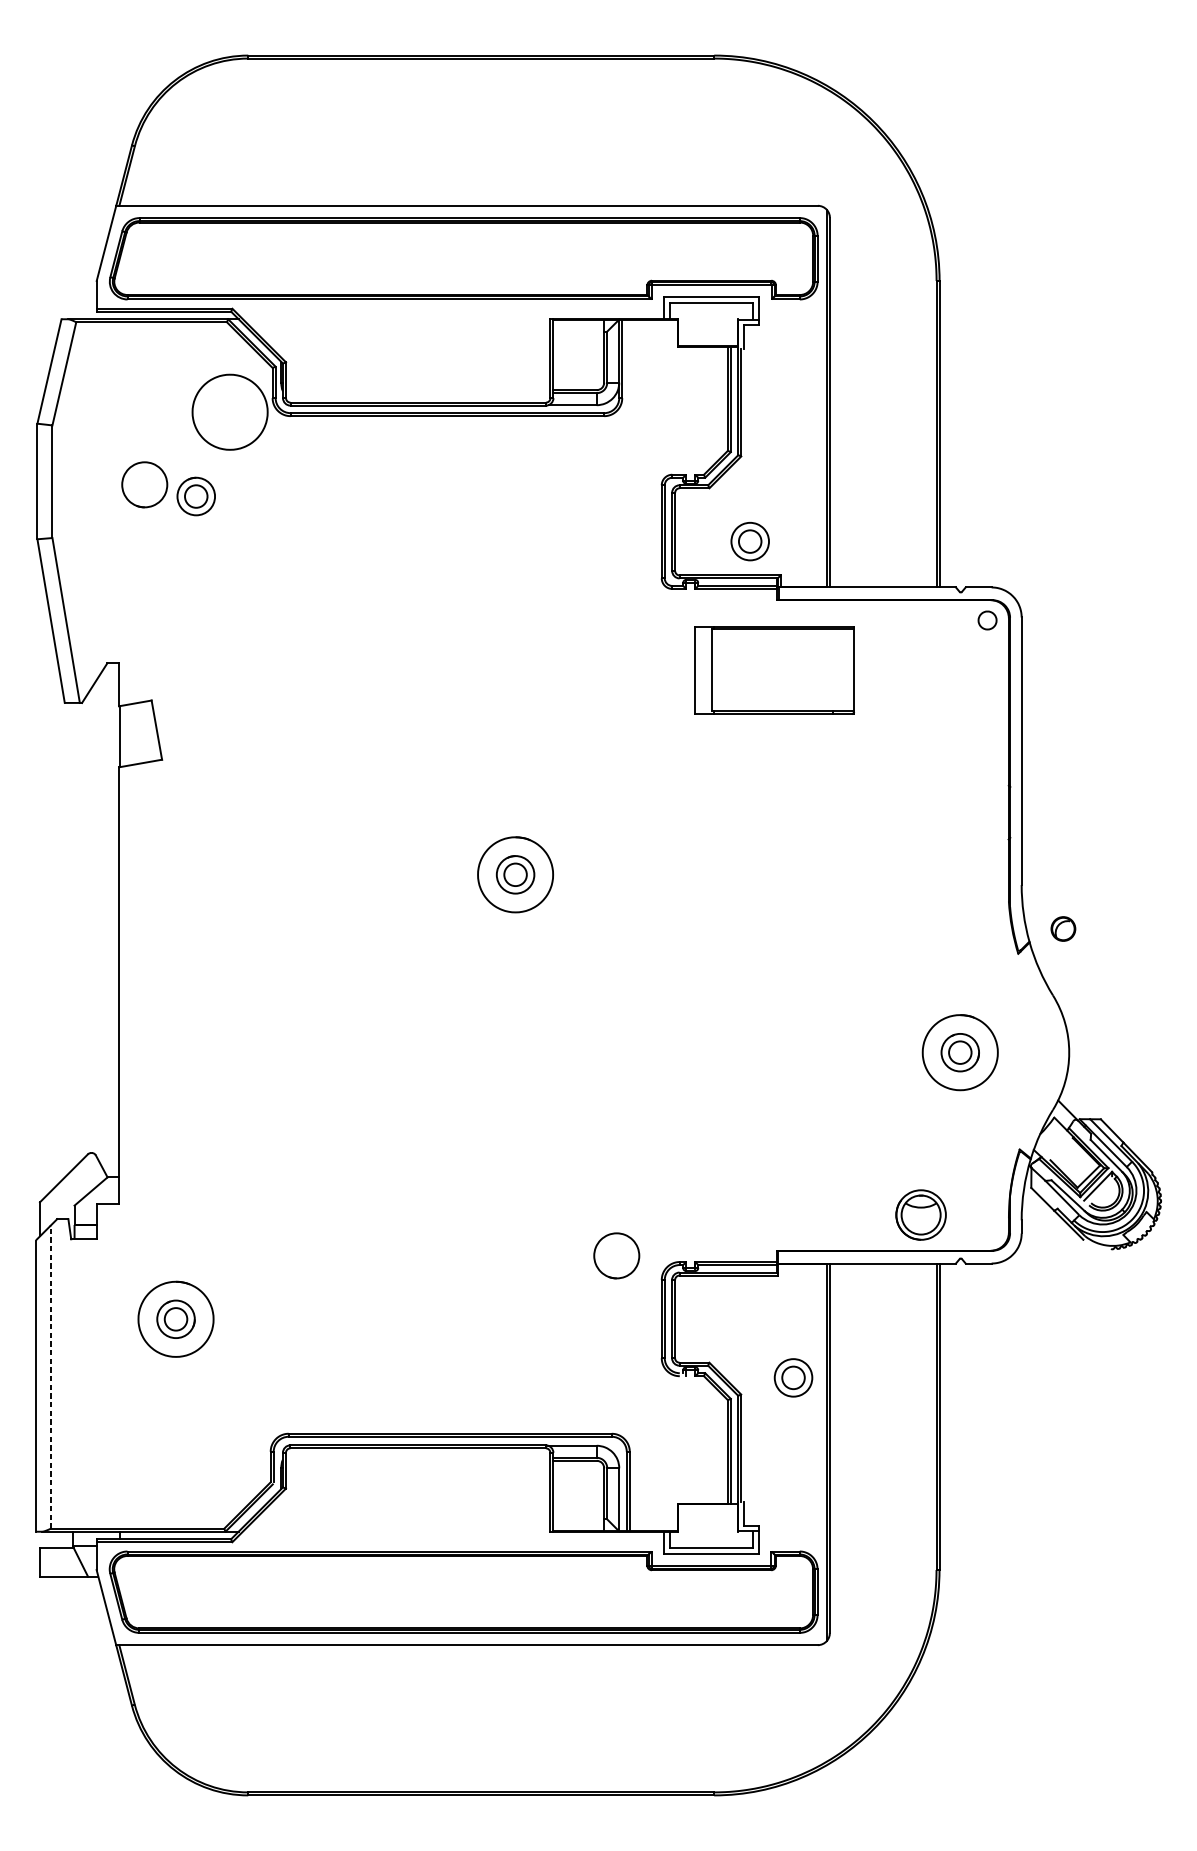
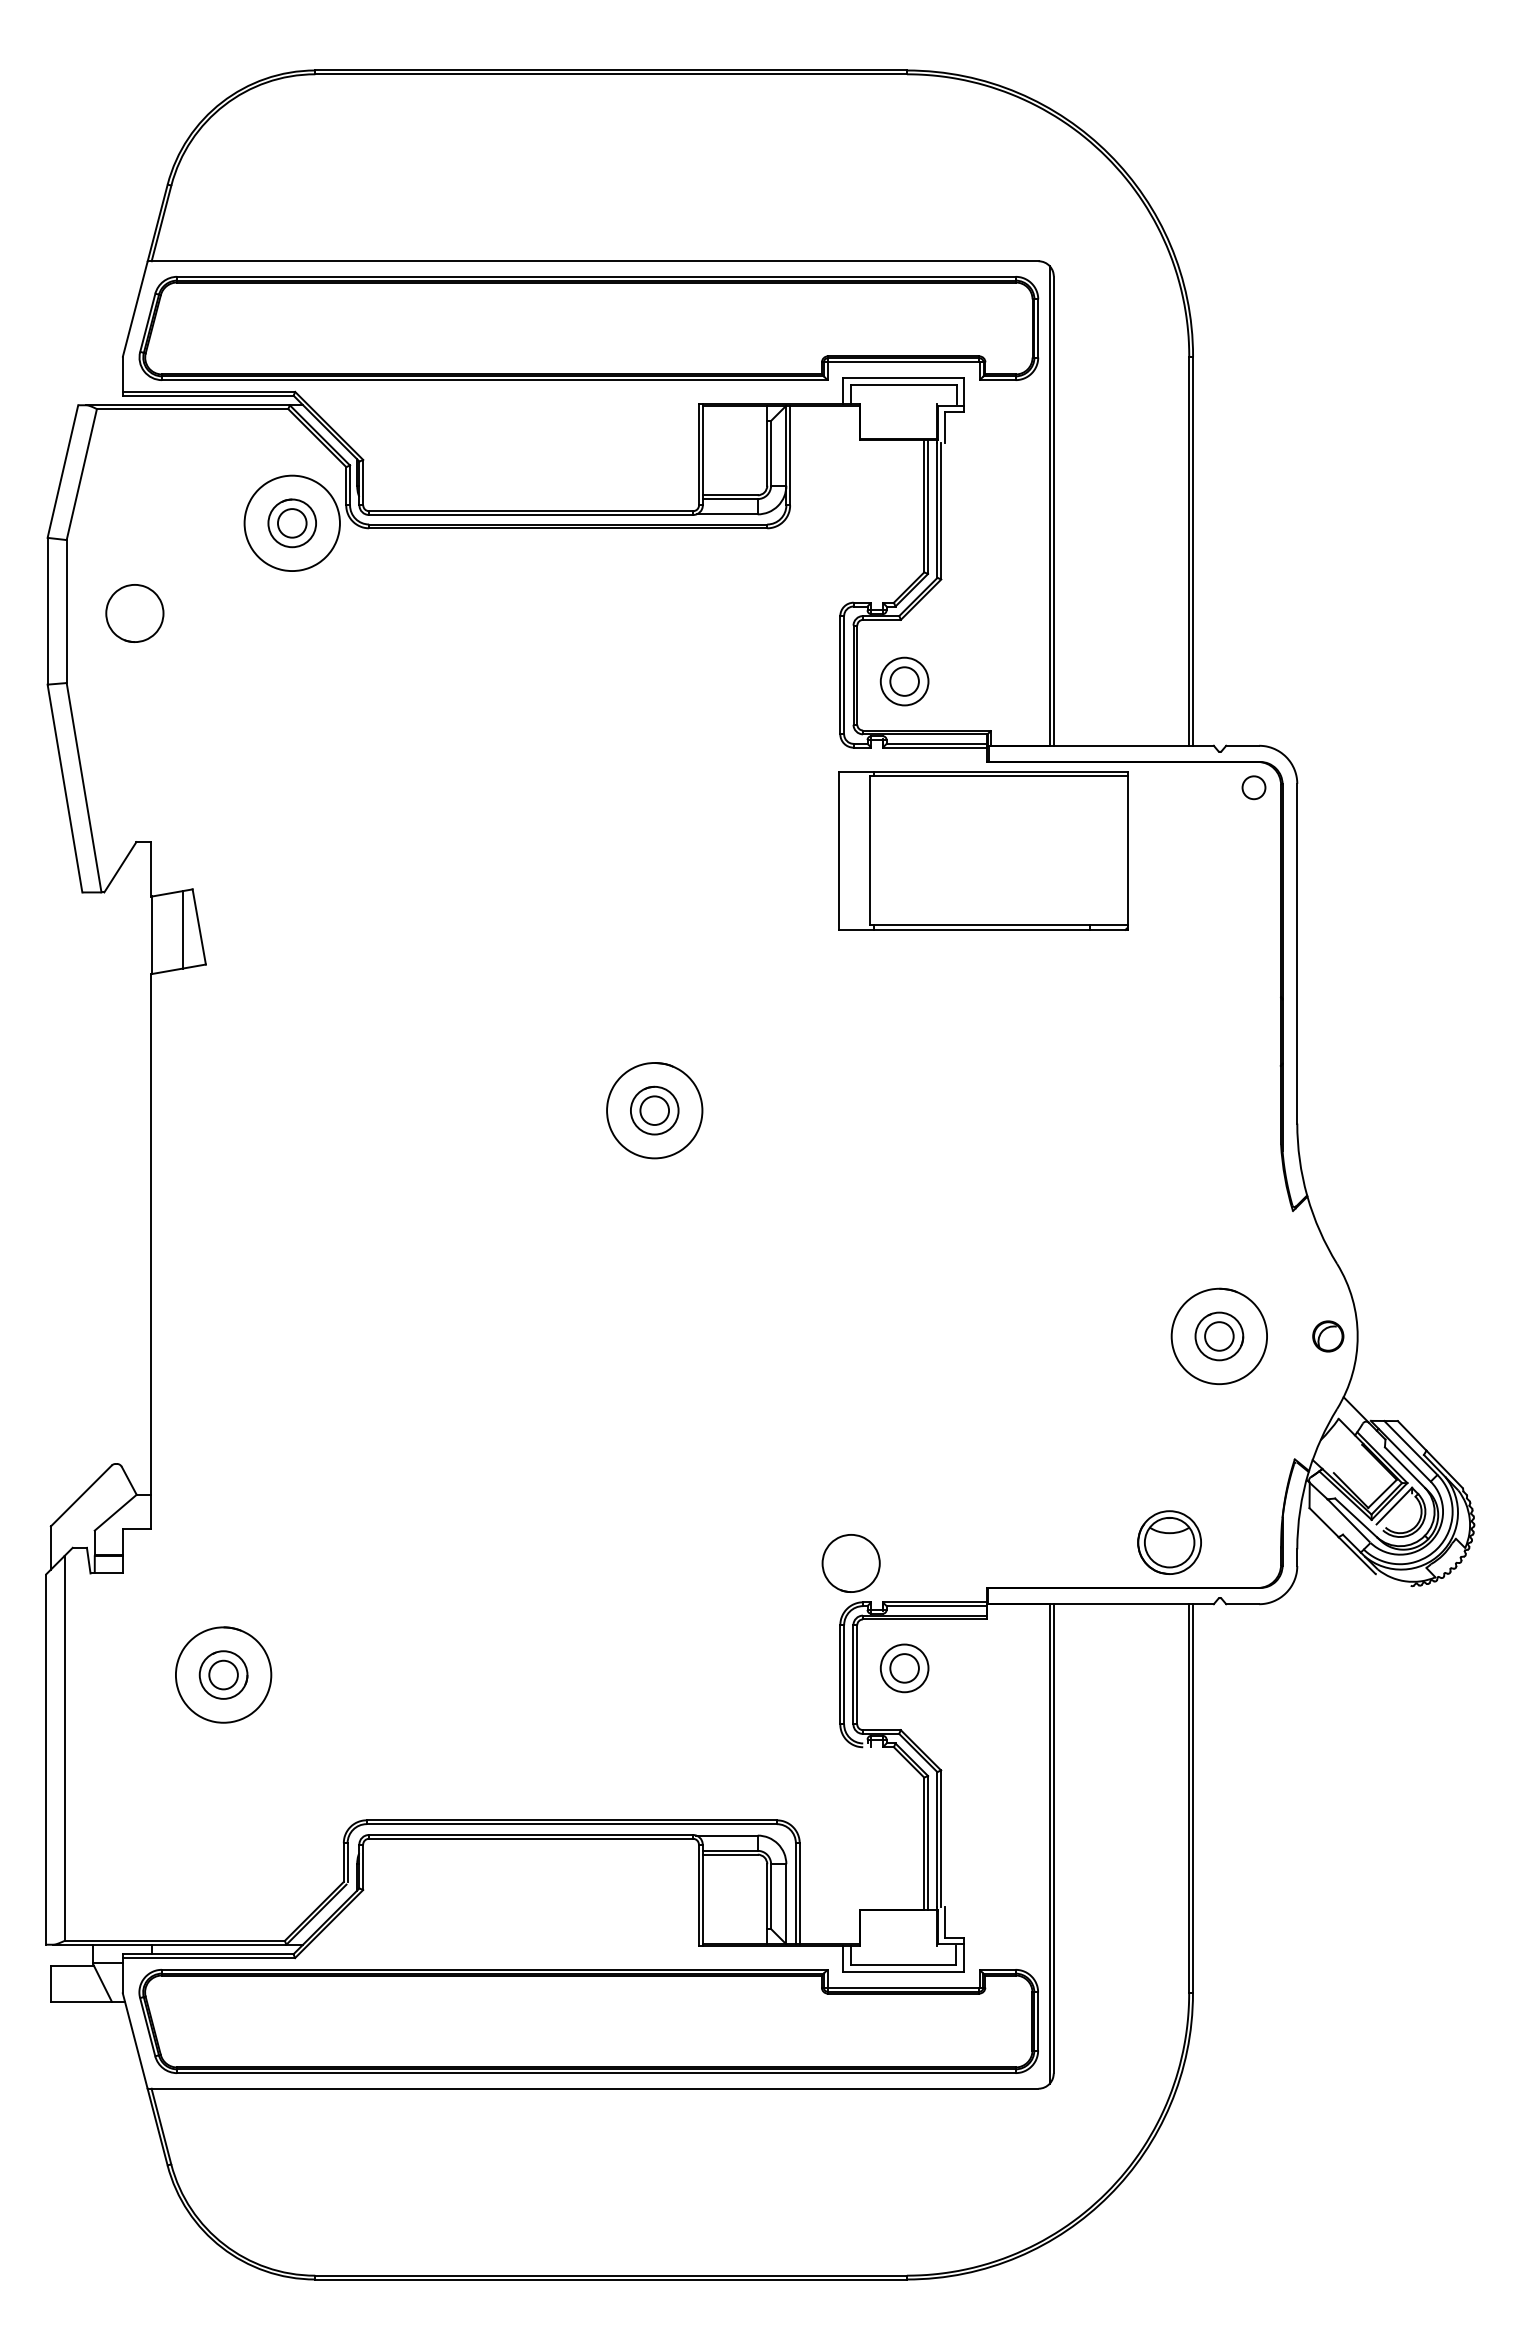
part: (144, 484) -> (134, 613), moved
part: (195, 496) -> (291, 523), moved
part: (750, 541) -> (904, 681), moved
part: (774, 669) -> (983, 850), size x1.43
line: (143, 732) -> (182, 929), added
part: (1063, 929) -> (1328, 1336), moved
part: (616, 1255) -> (850, 1563), moved
line: (50, 1376) -> (64, 1747), dashed -> solid
part: (793, 1377) -> (904, 1668), moved

